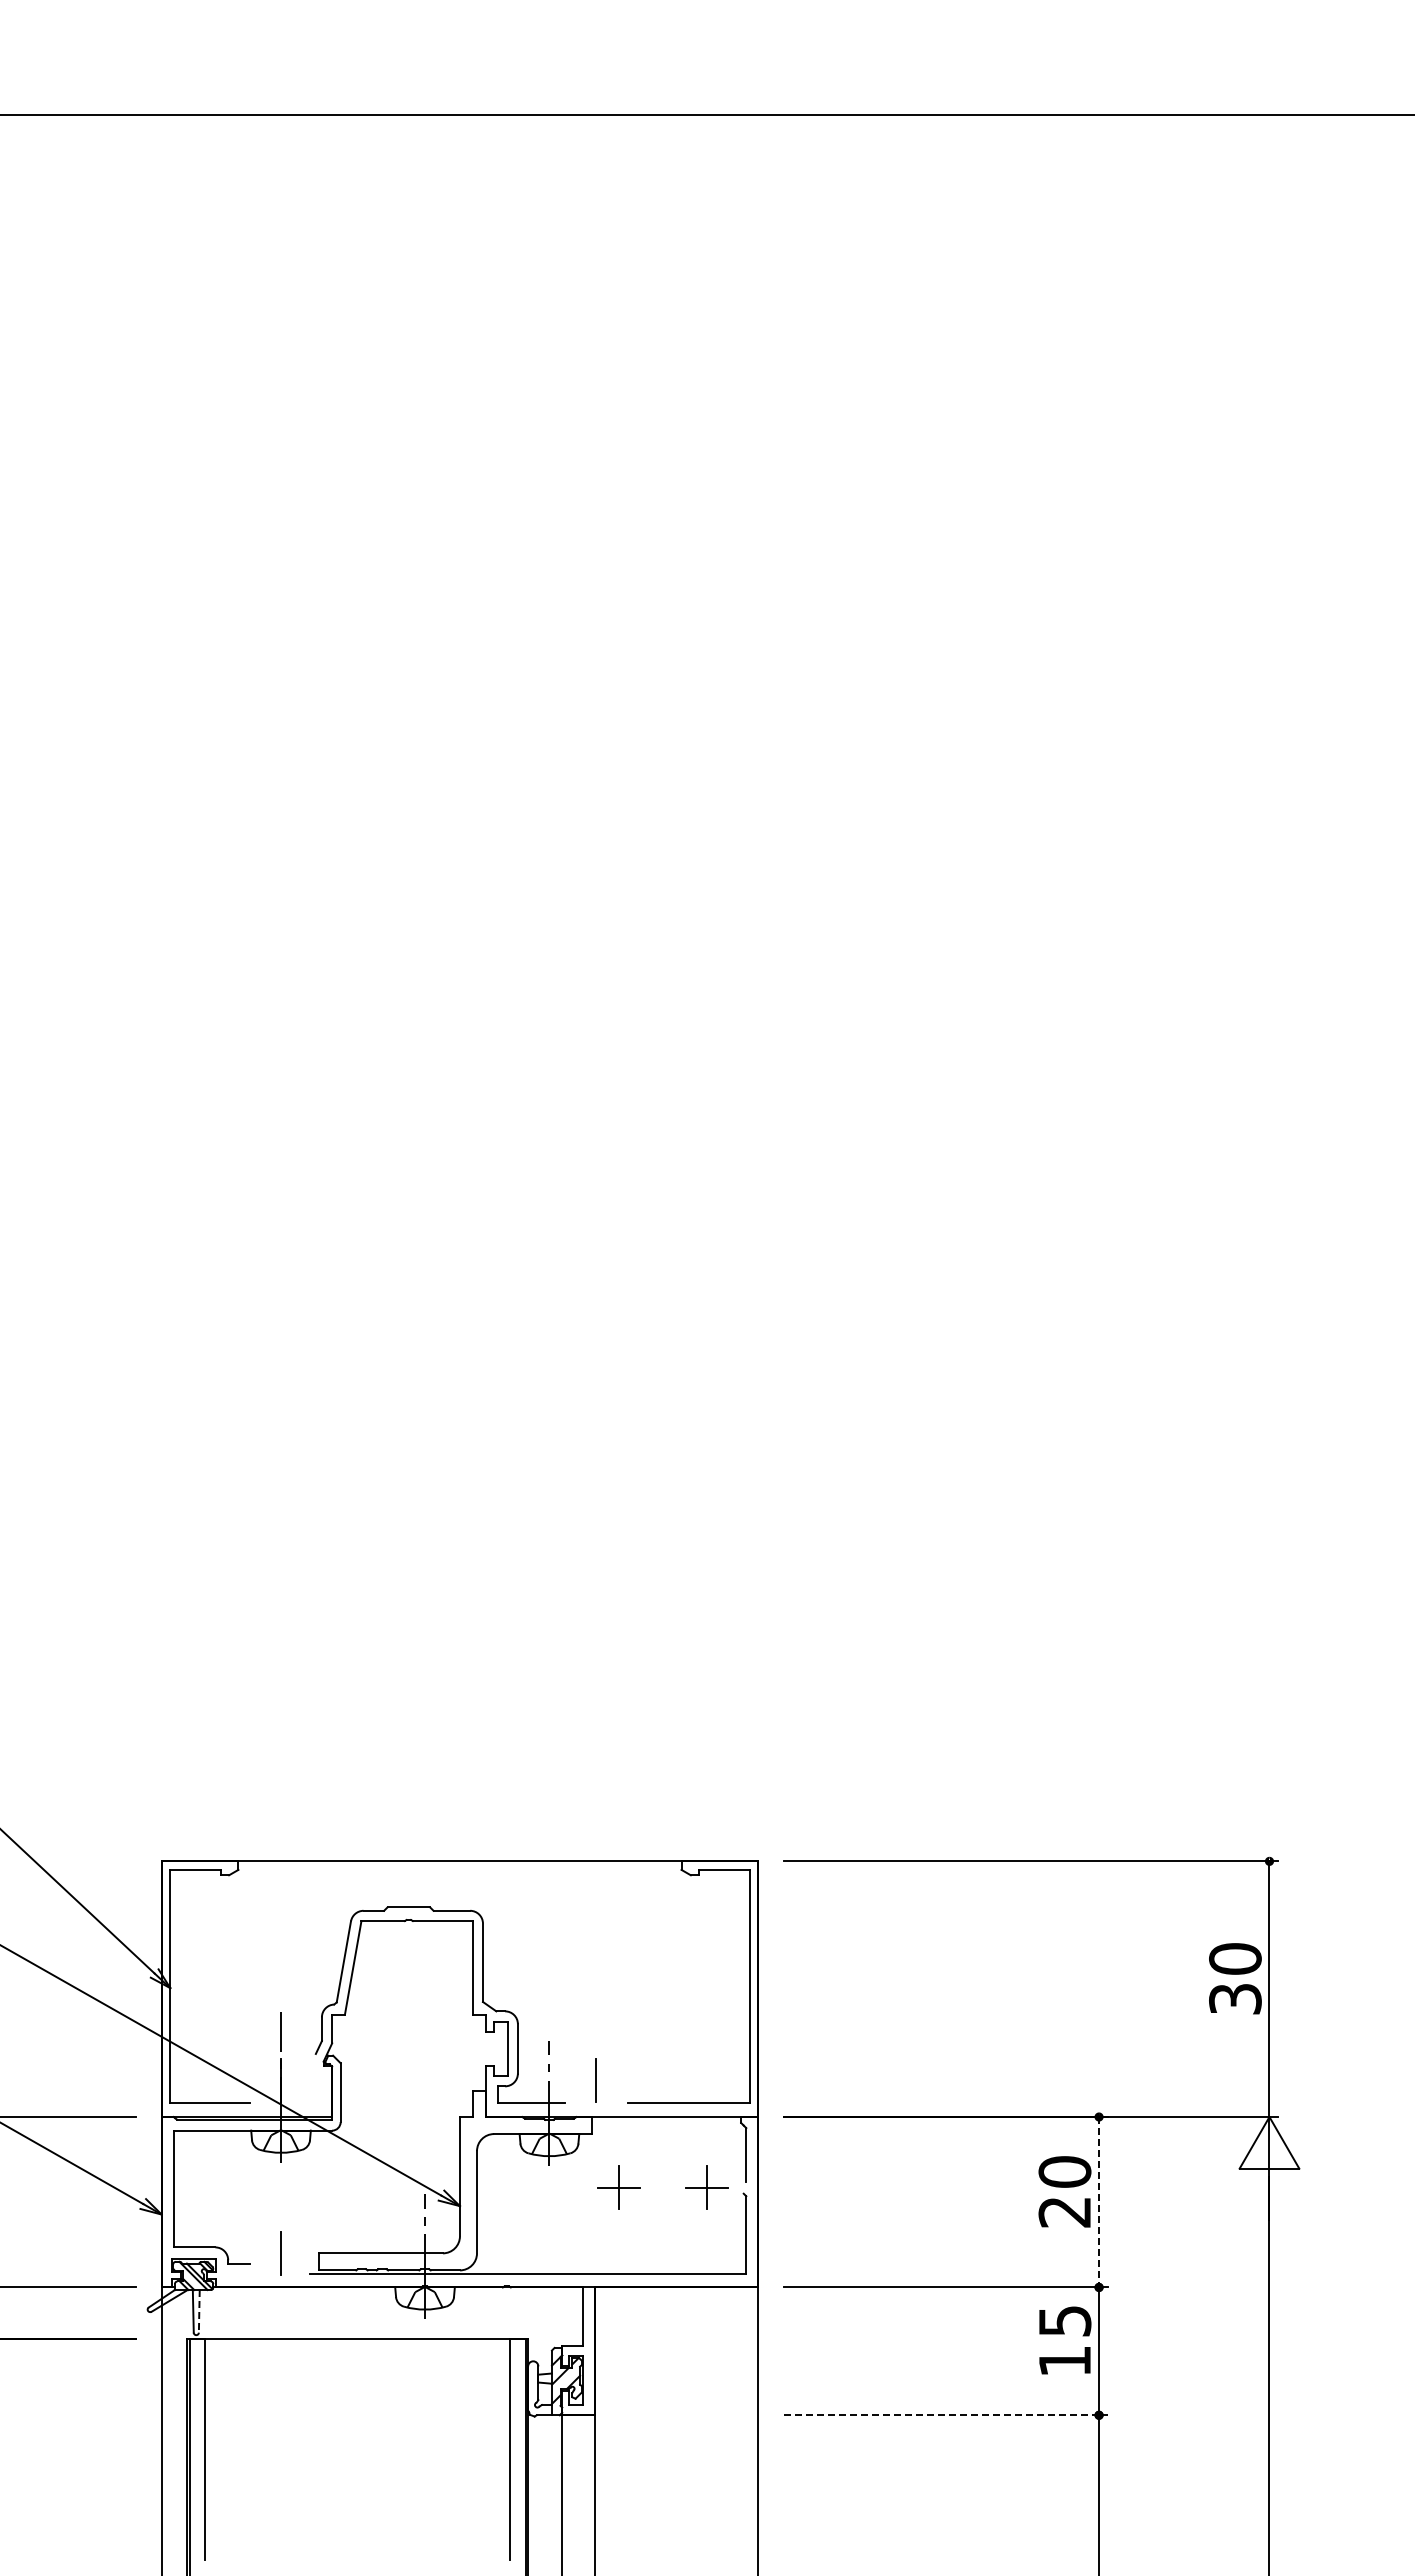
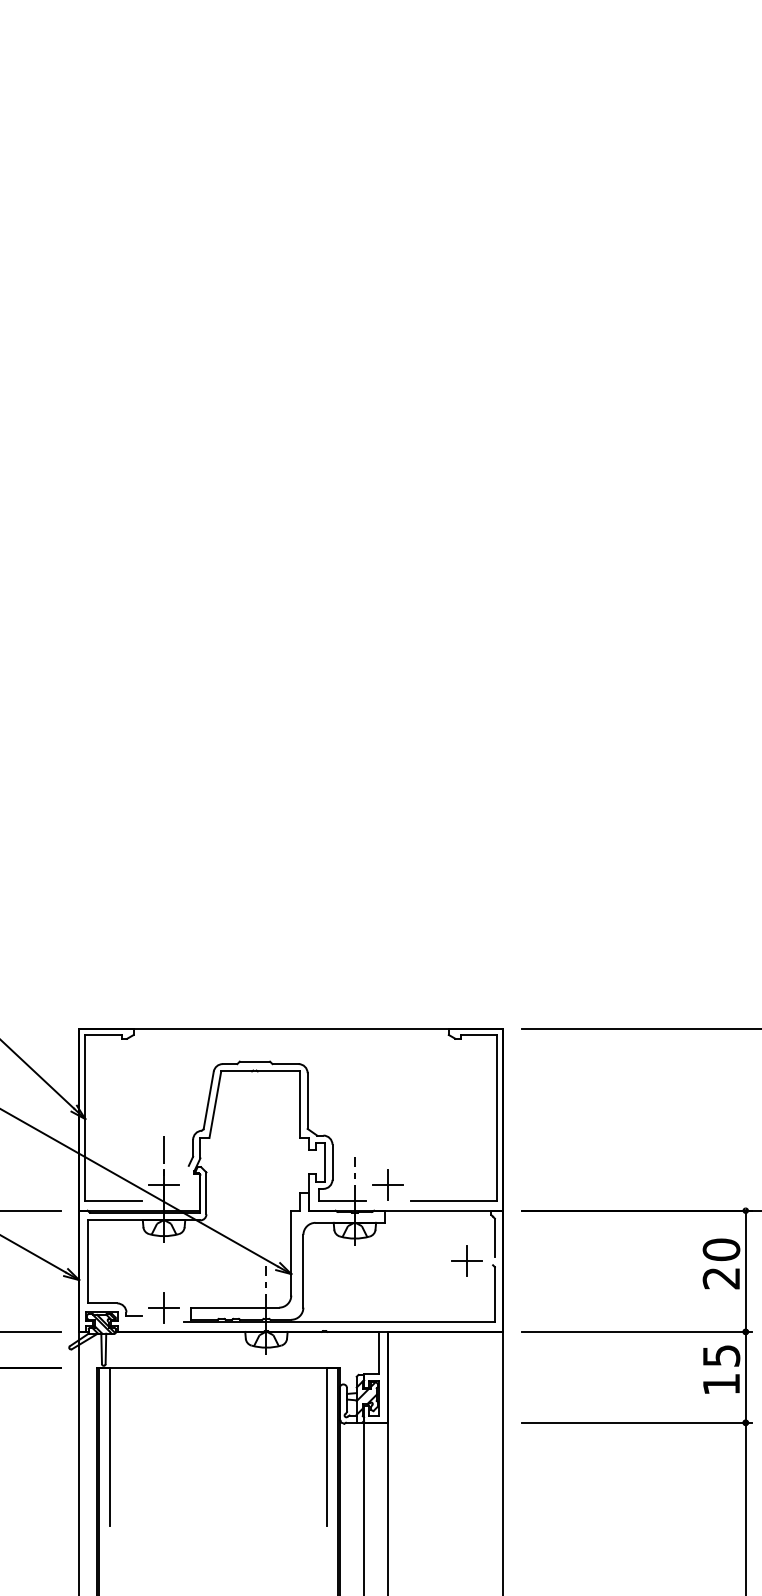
line: (280, 2080) -> (163, 1184), added
line: (596, 2080) -> (388, 1184), added
part: (618, 2187) -> (404, 1260), removed
line: (1099, 2202) -> (746, 1271), dashed -> solid
line: (280, 2253) -> (163, 1307), added
line: (199, 2311) -> (106, 1349), dashed -> solid
line: (945, 2415) -> (636, 1422), dashed -> solid

